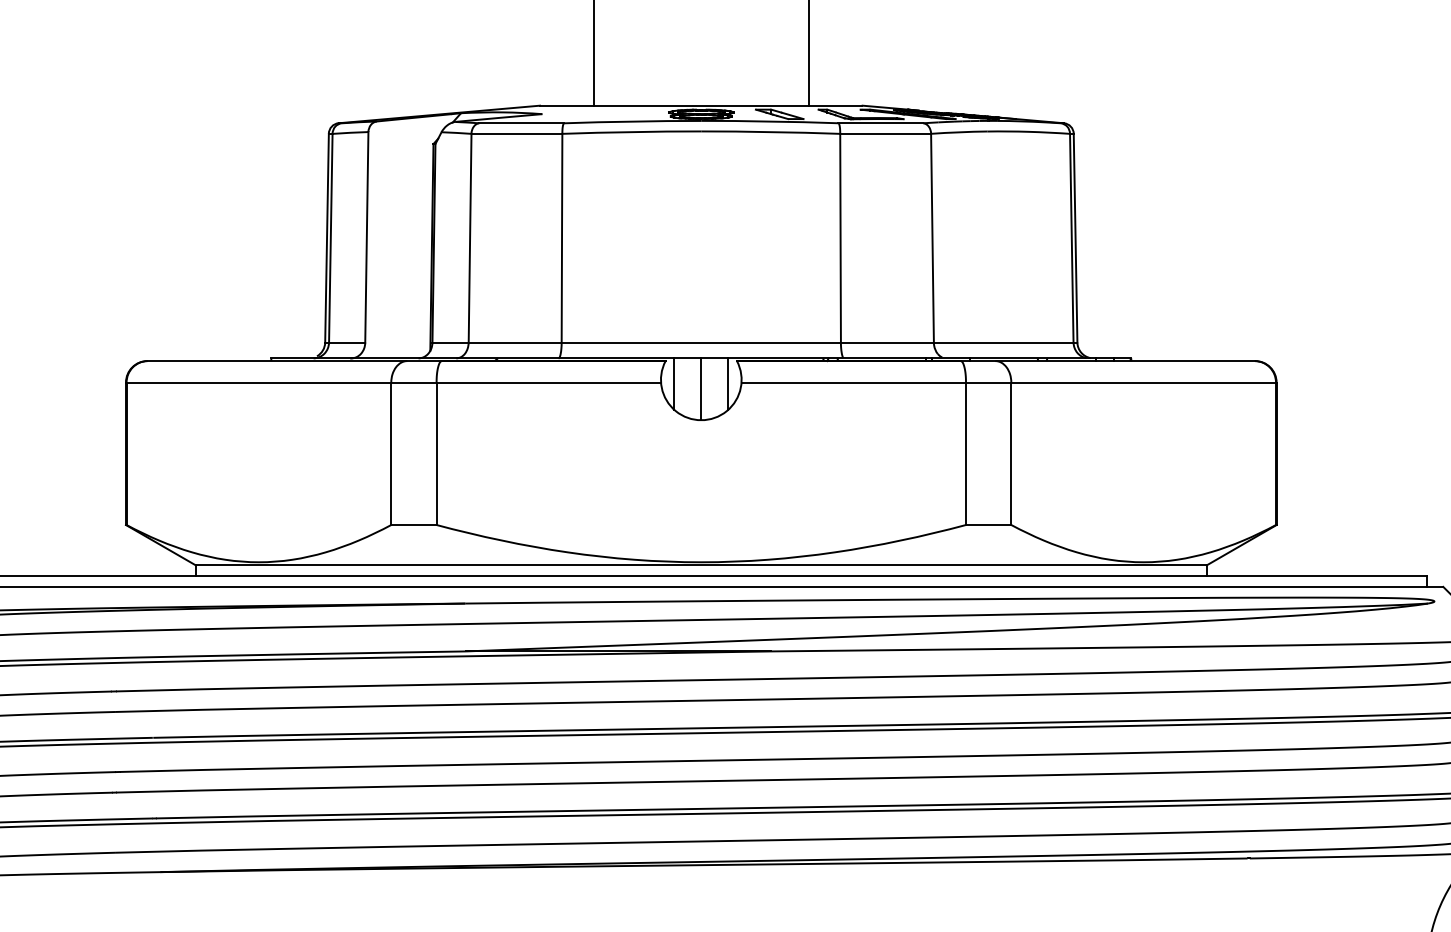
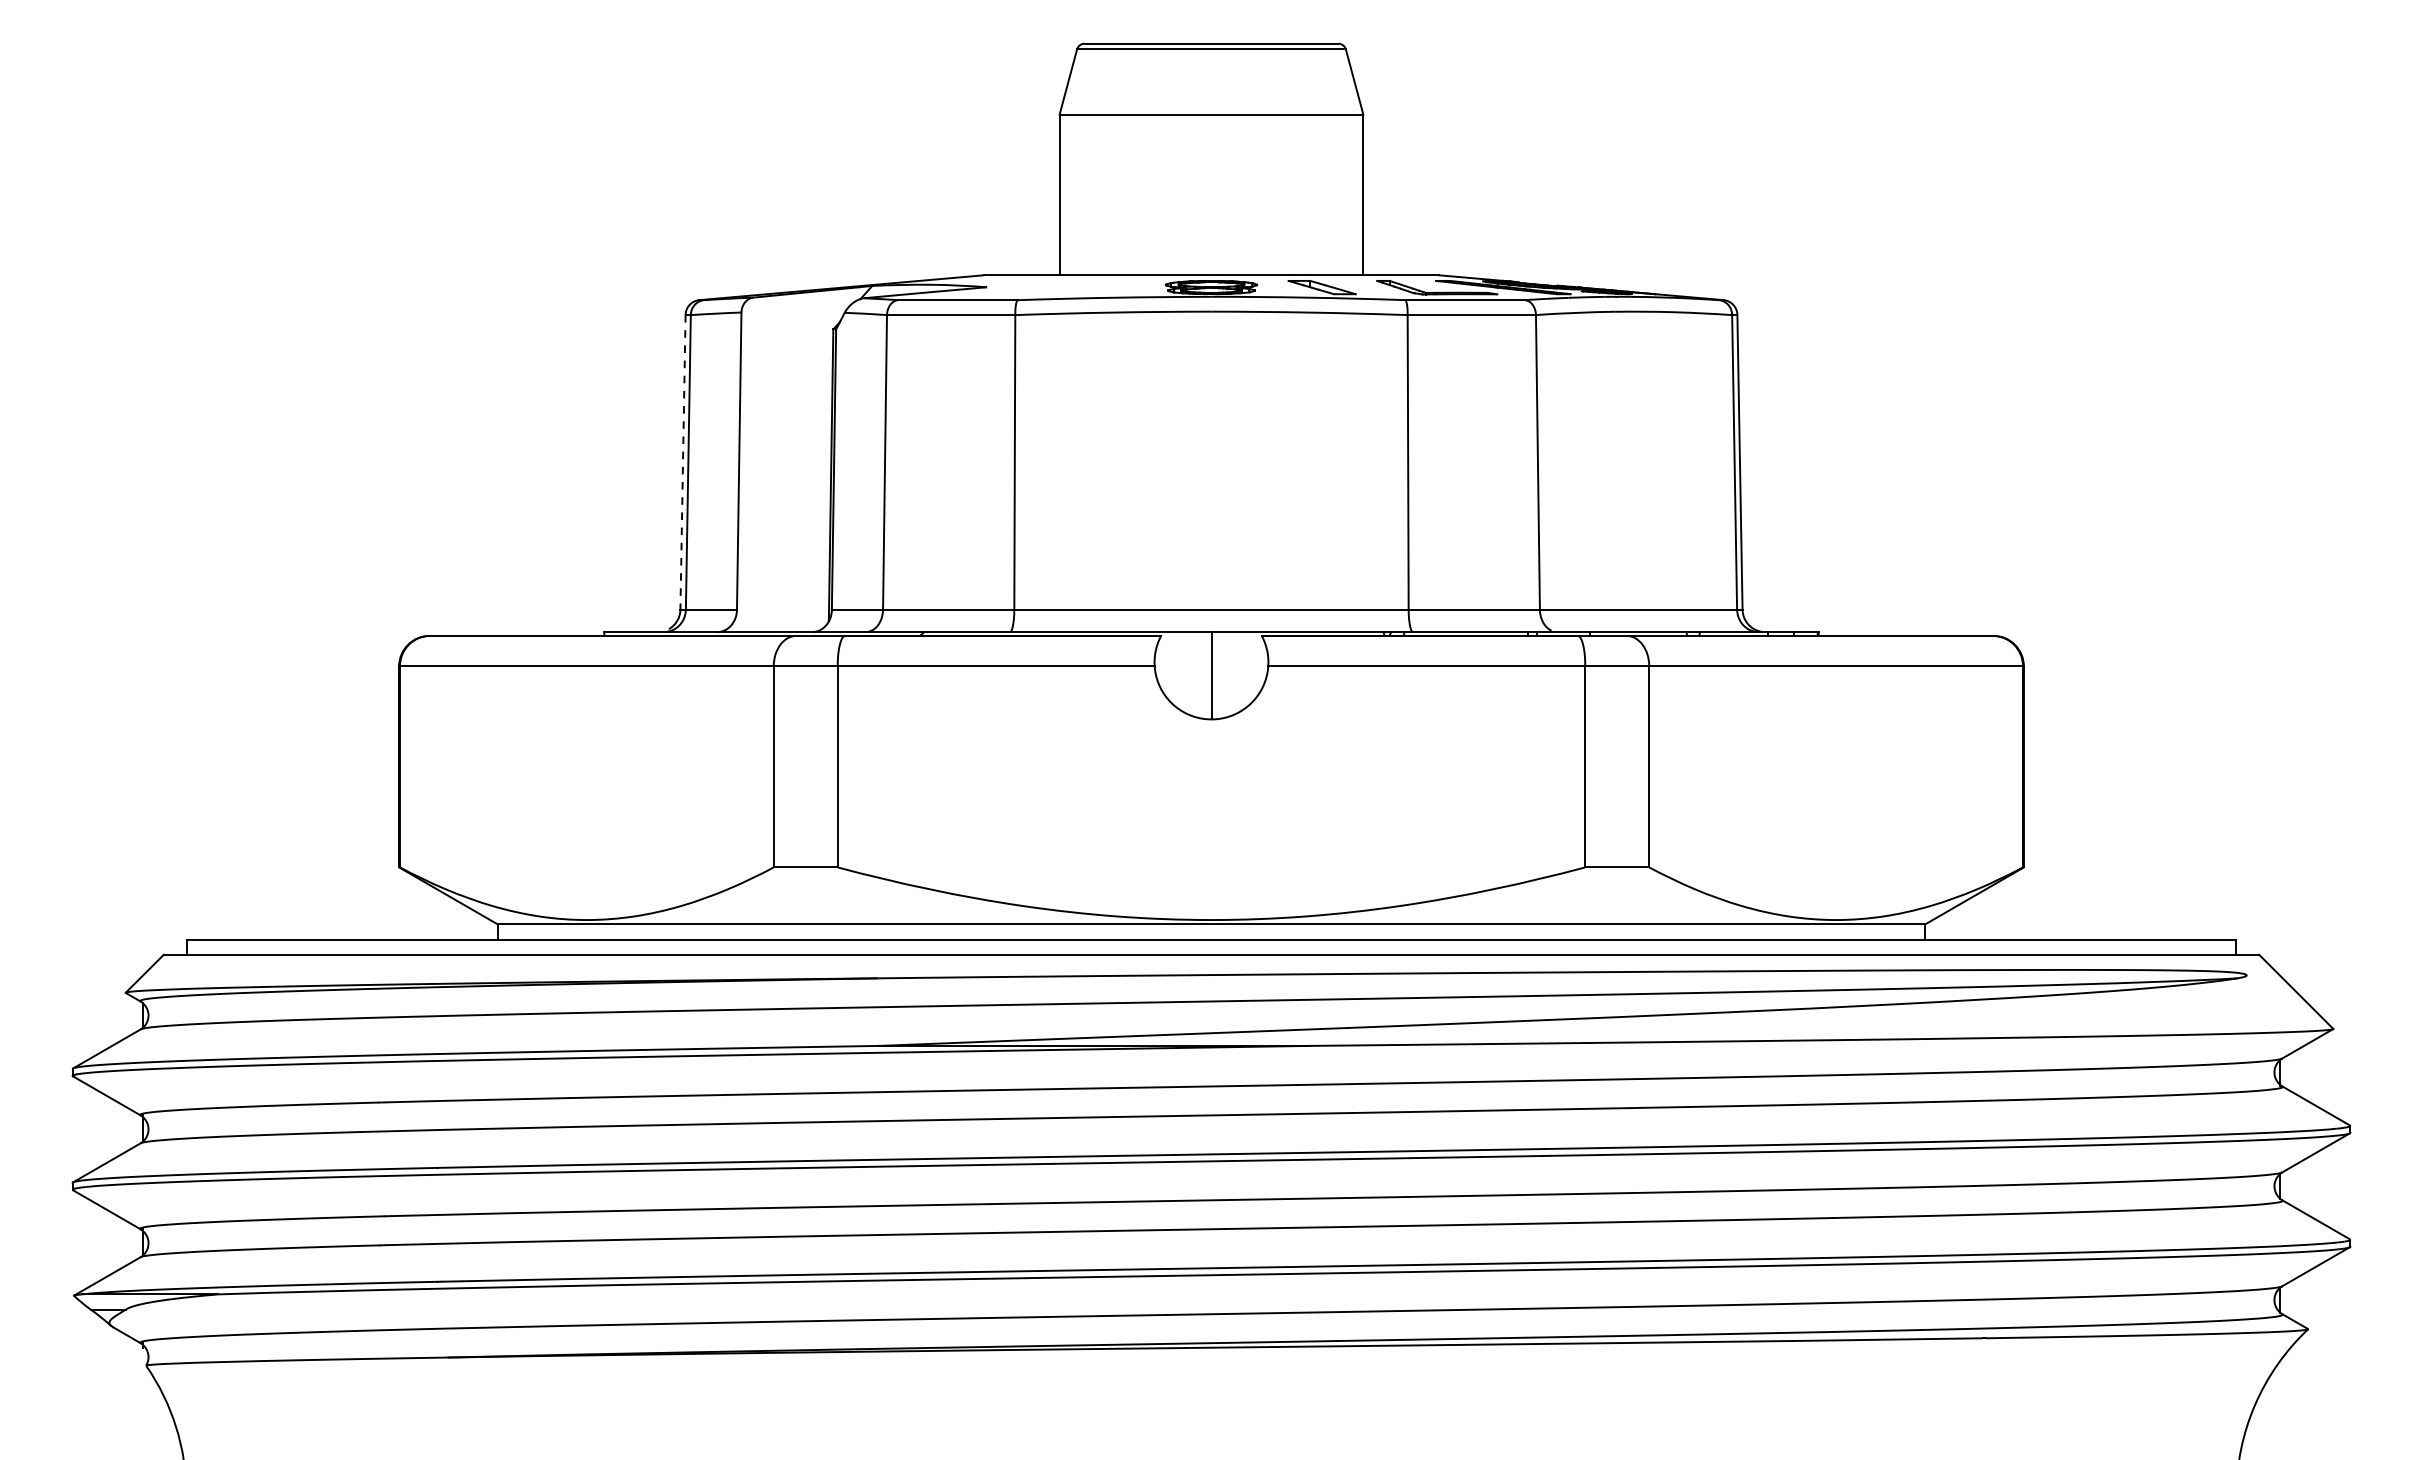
line: (327, 238) -> (683, 462), solid -> dashed
line: (674, 384) -> (1173, 668), removed
line: (728, 384) -> (1249, 668), removed

